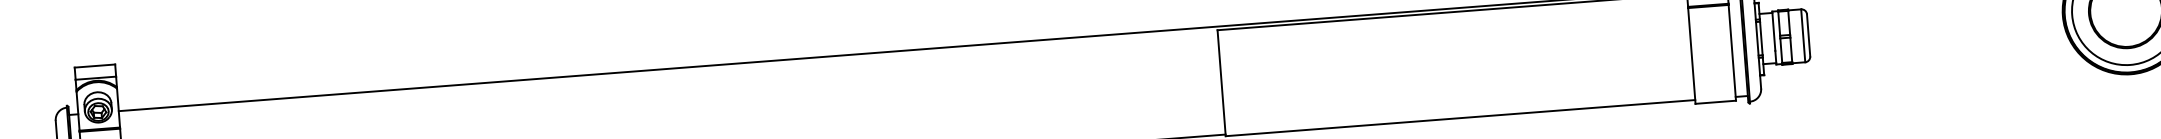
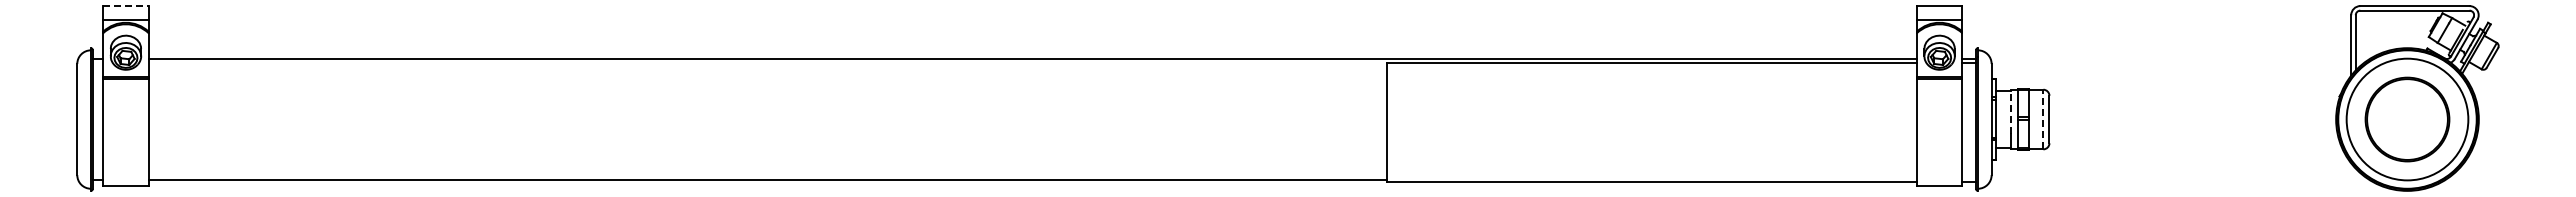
line: (1773, 30) -> (2010, 111), solid -> dashed
line: (1803, 35) -> (2043, 119), solid -> dashed
line: (94, 66) -> (125, 6), solid -> dashed

